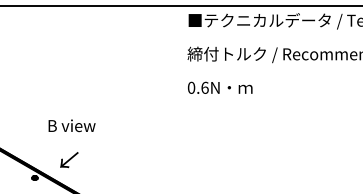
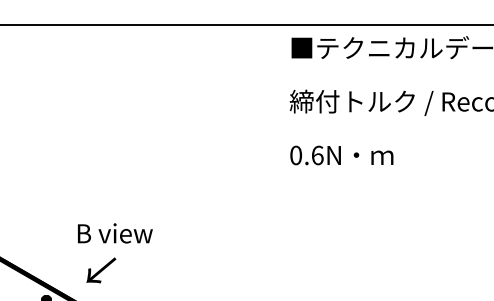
text: (71, 125) -> (114, 232), moved

